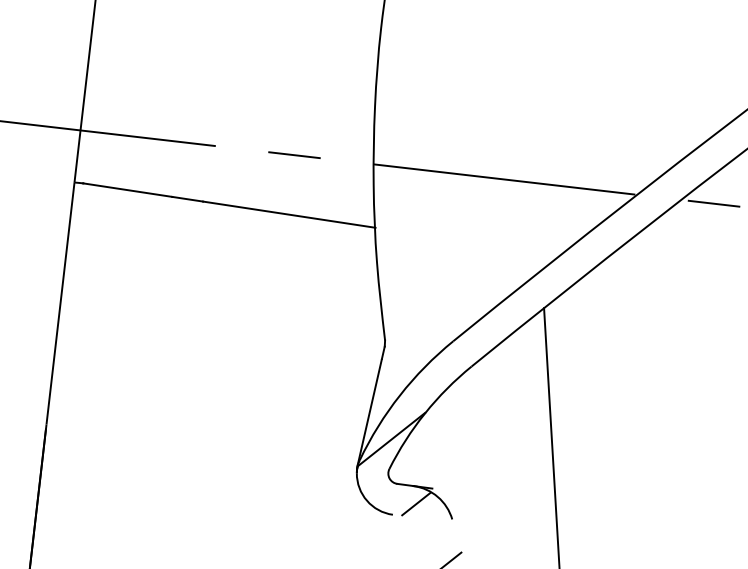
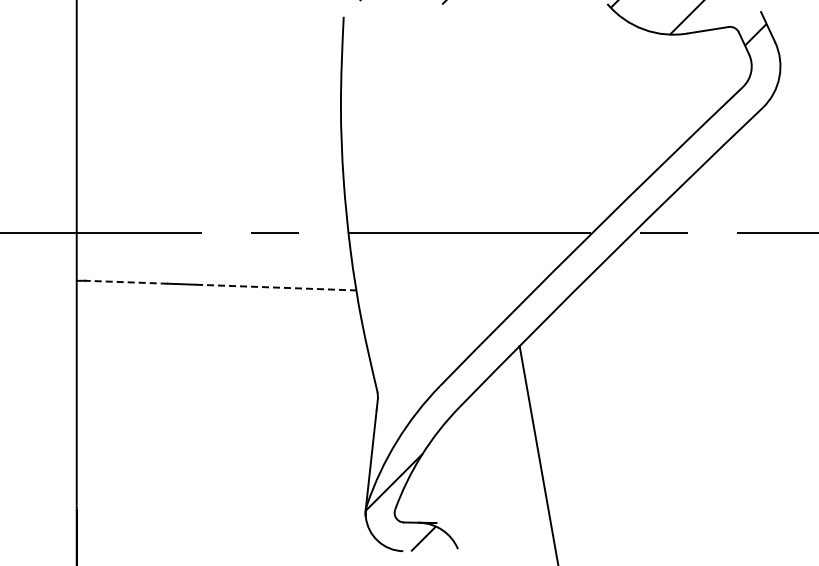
line: (126, 190) -> (125, 282), solid -> dashed
line: (289, 214) -> (276, 287), solid -> dashed

